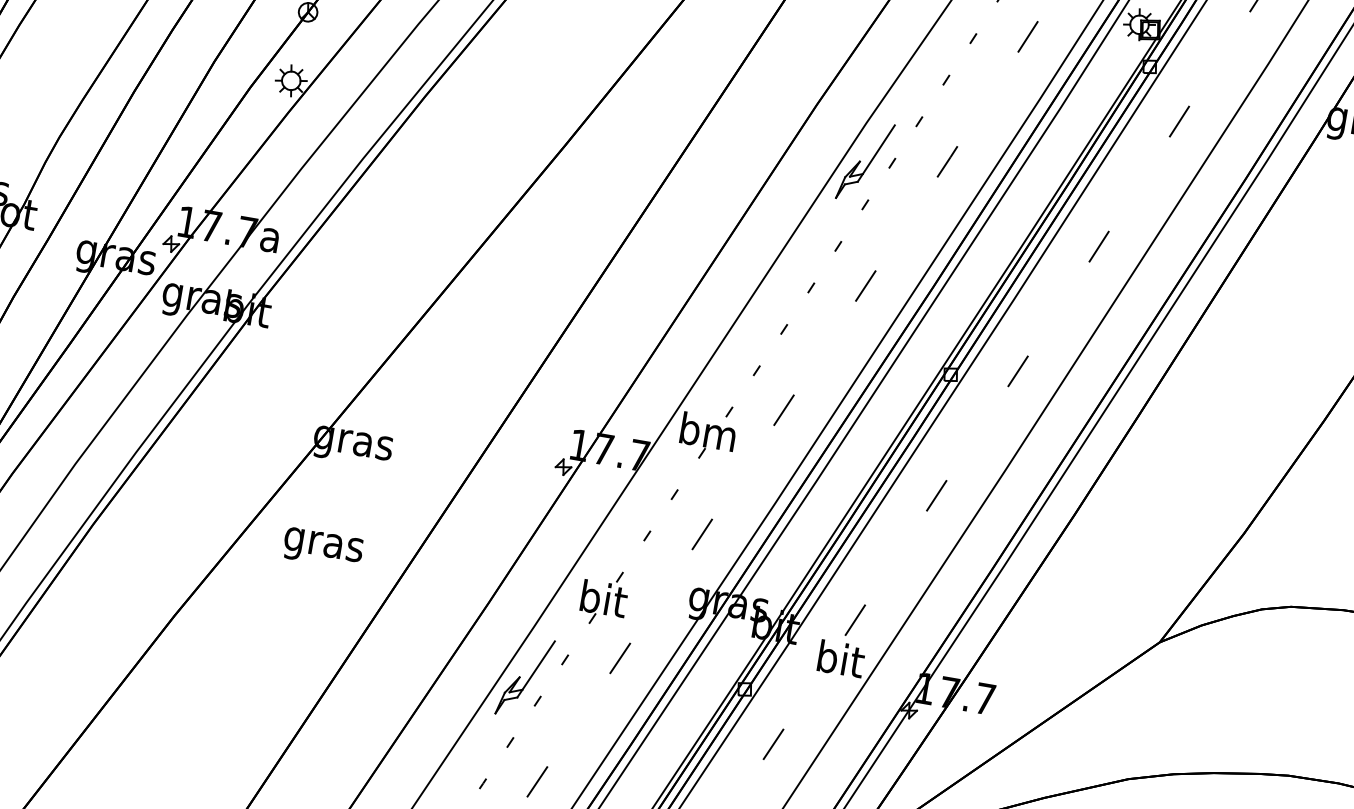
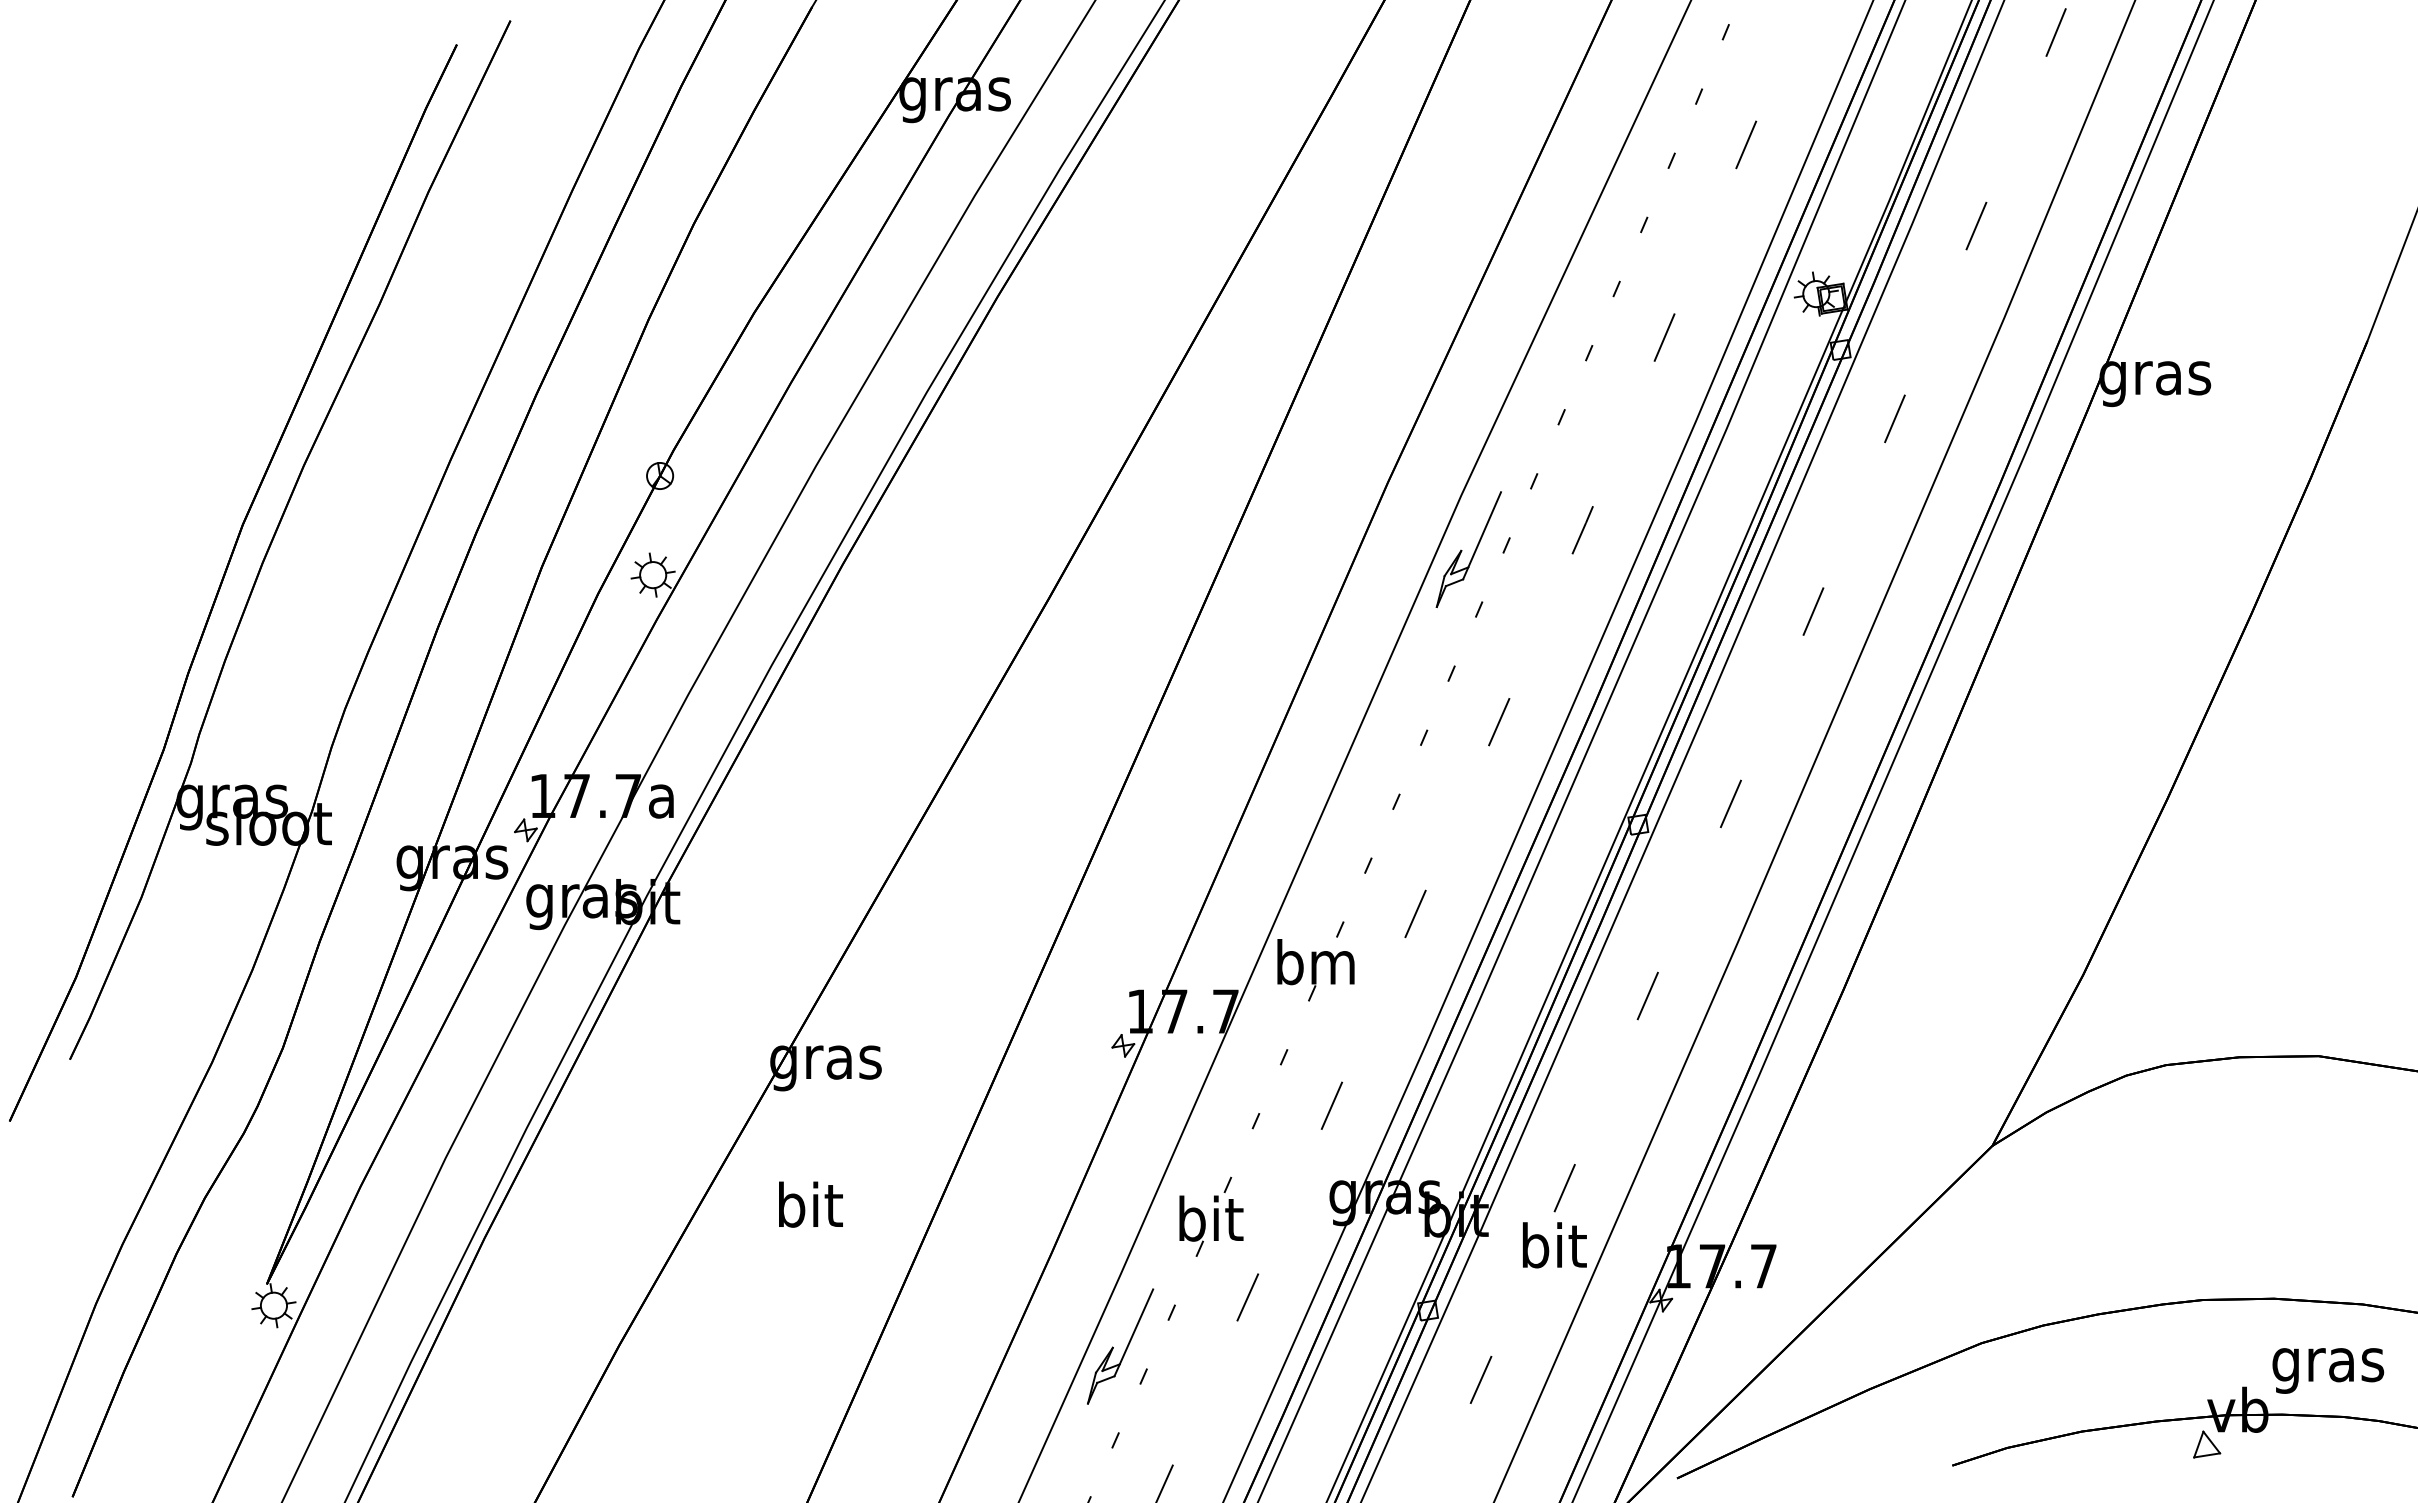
text: (323, 544) -> (809, 1210), gras -> bit

